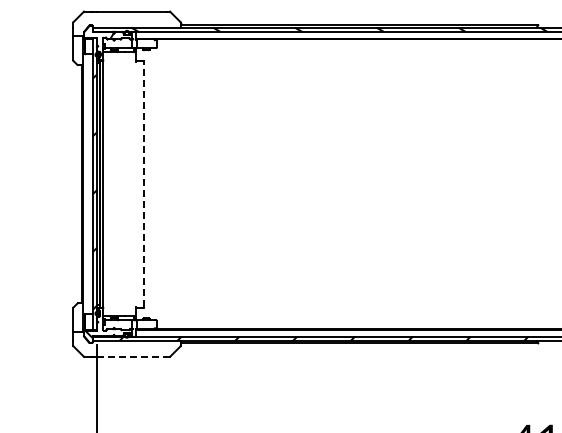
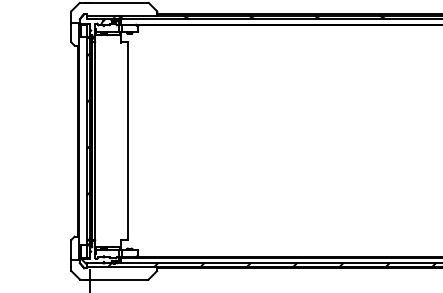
line: (144, 184) -> (128, 141), dashed -> solid
line: (132, 356) -> (118, 279), dashed -> solid

